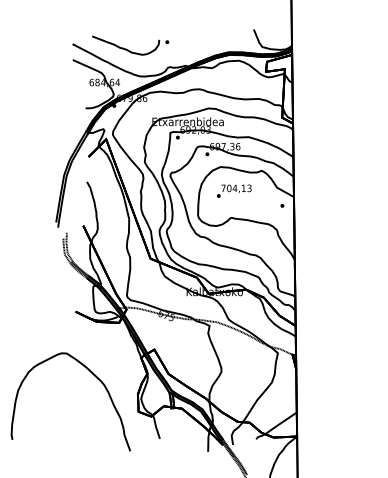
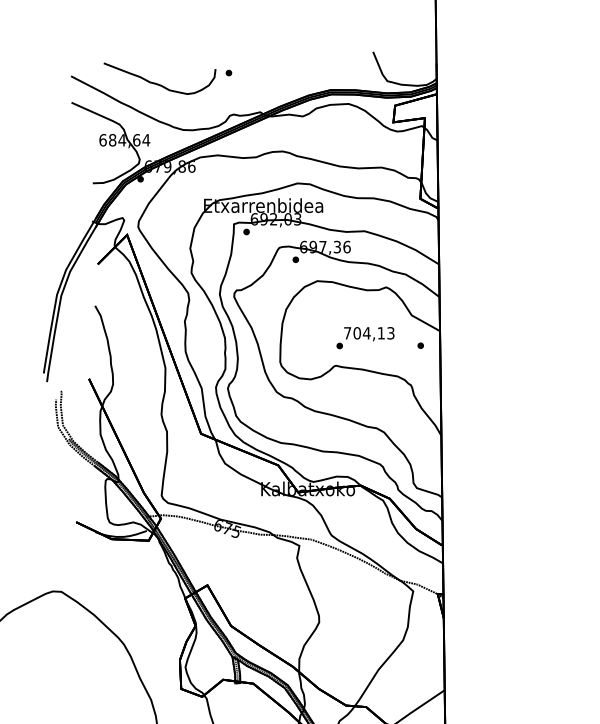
text: (234, 190) -> (365, 336), moved

